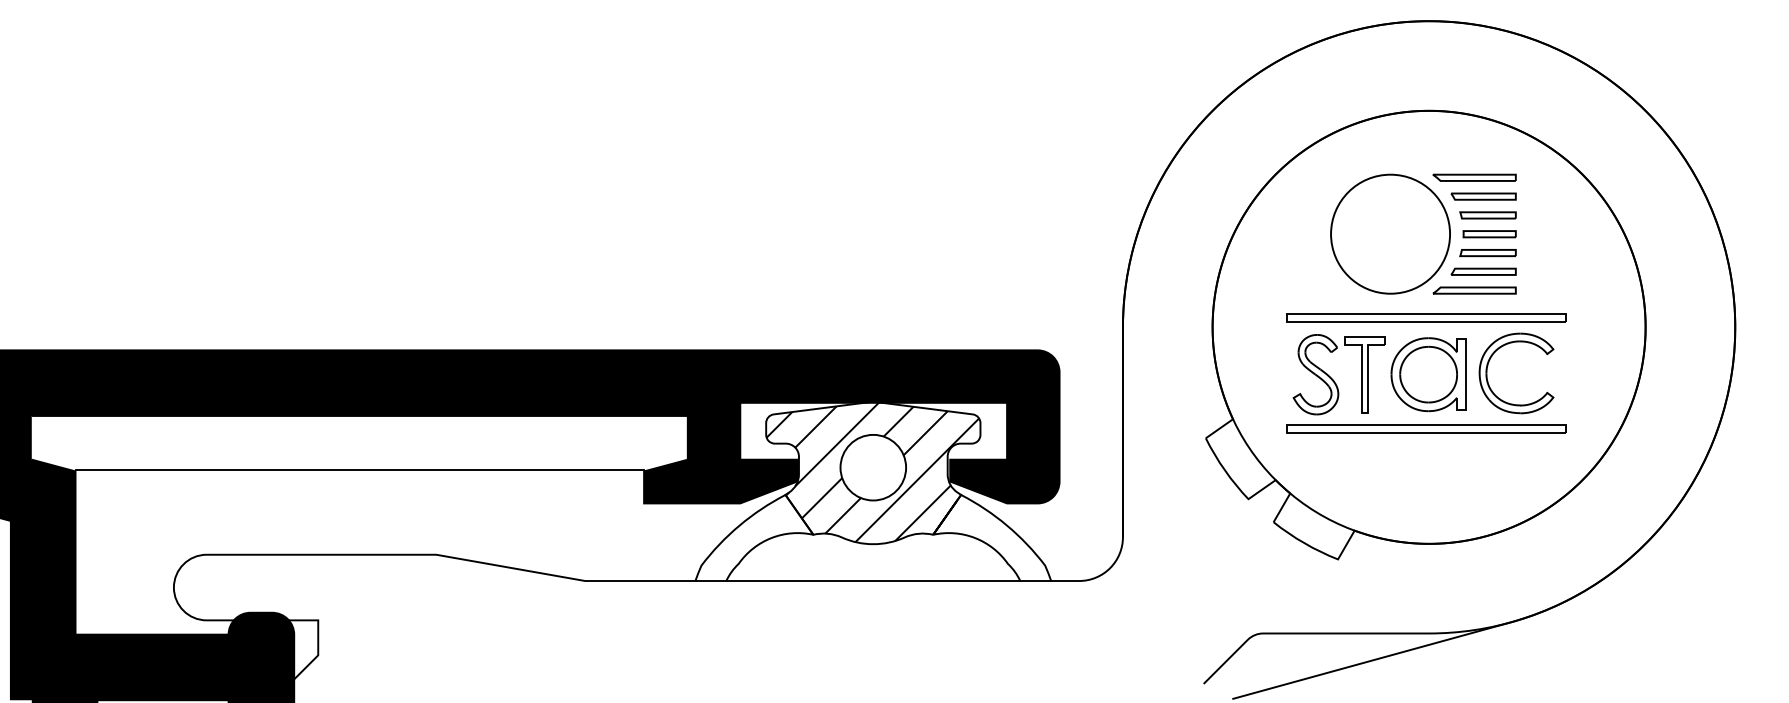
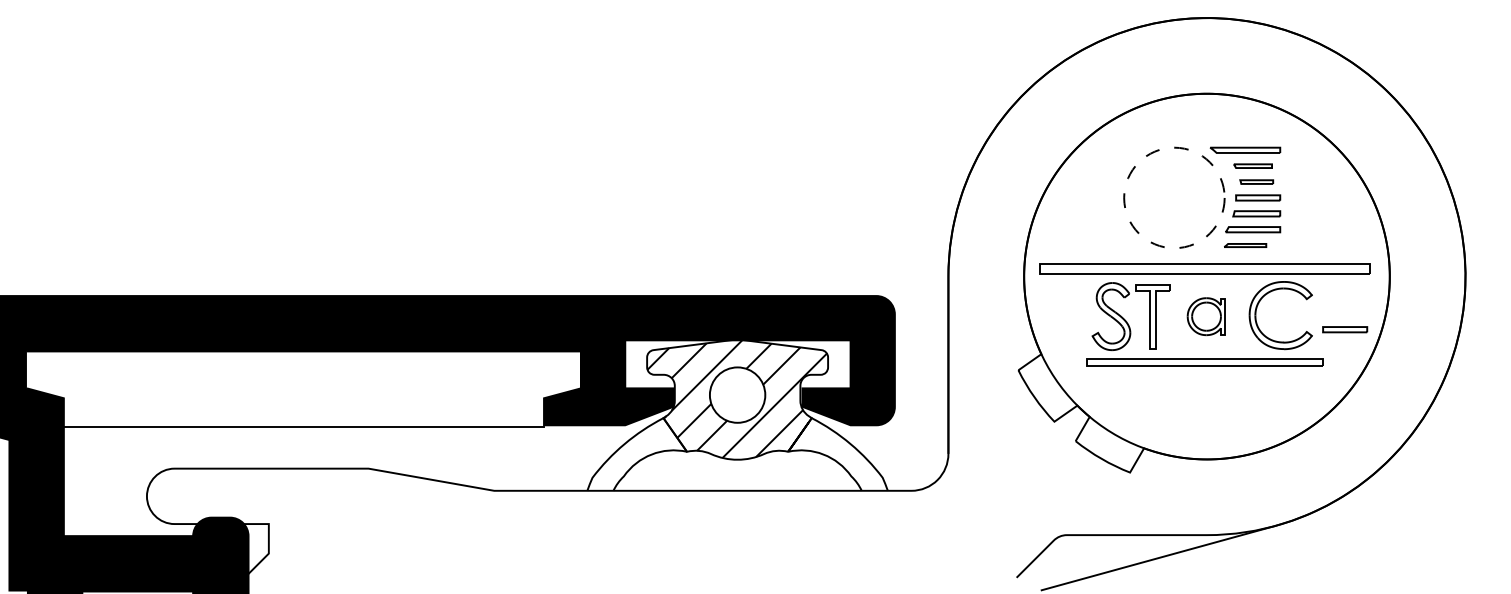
part: (1483, 196) -> (1252, 166), size x0.7
part: (1487, 215) -> (1256, 182), size x0.7
circle: (1390, 233) -> (1174, 197), solid -> dashed
part: (1474, 290) -> (1245, 245), size x0.6
part: (1426, 317) -> (1204, 268), size x1.4
part: (1428, 374) -> (1206, 316), size x0.6
part: (1592, 390) -> (1344, 329), added
line: (359, 470) -> (303, 427), moved

